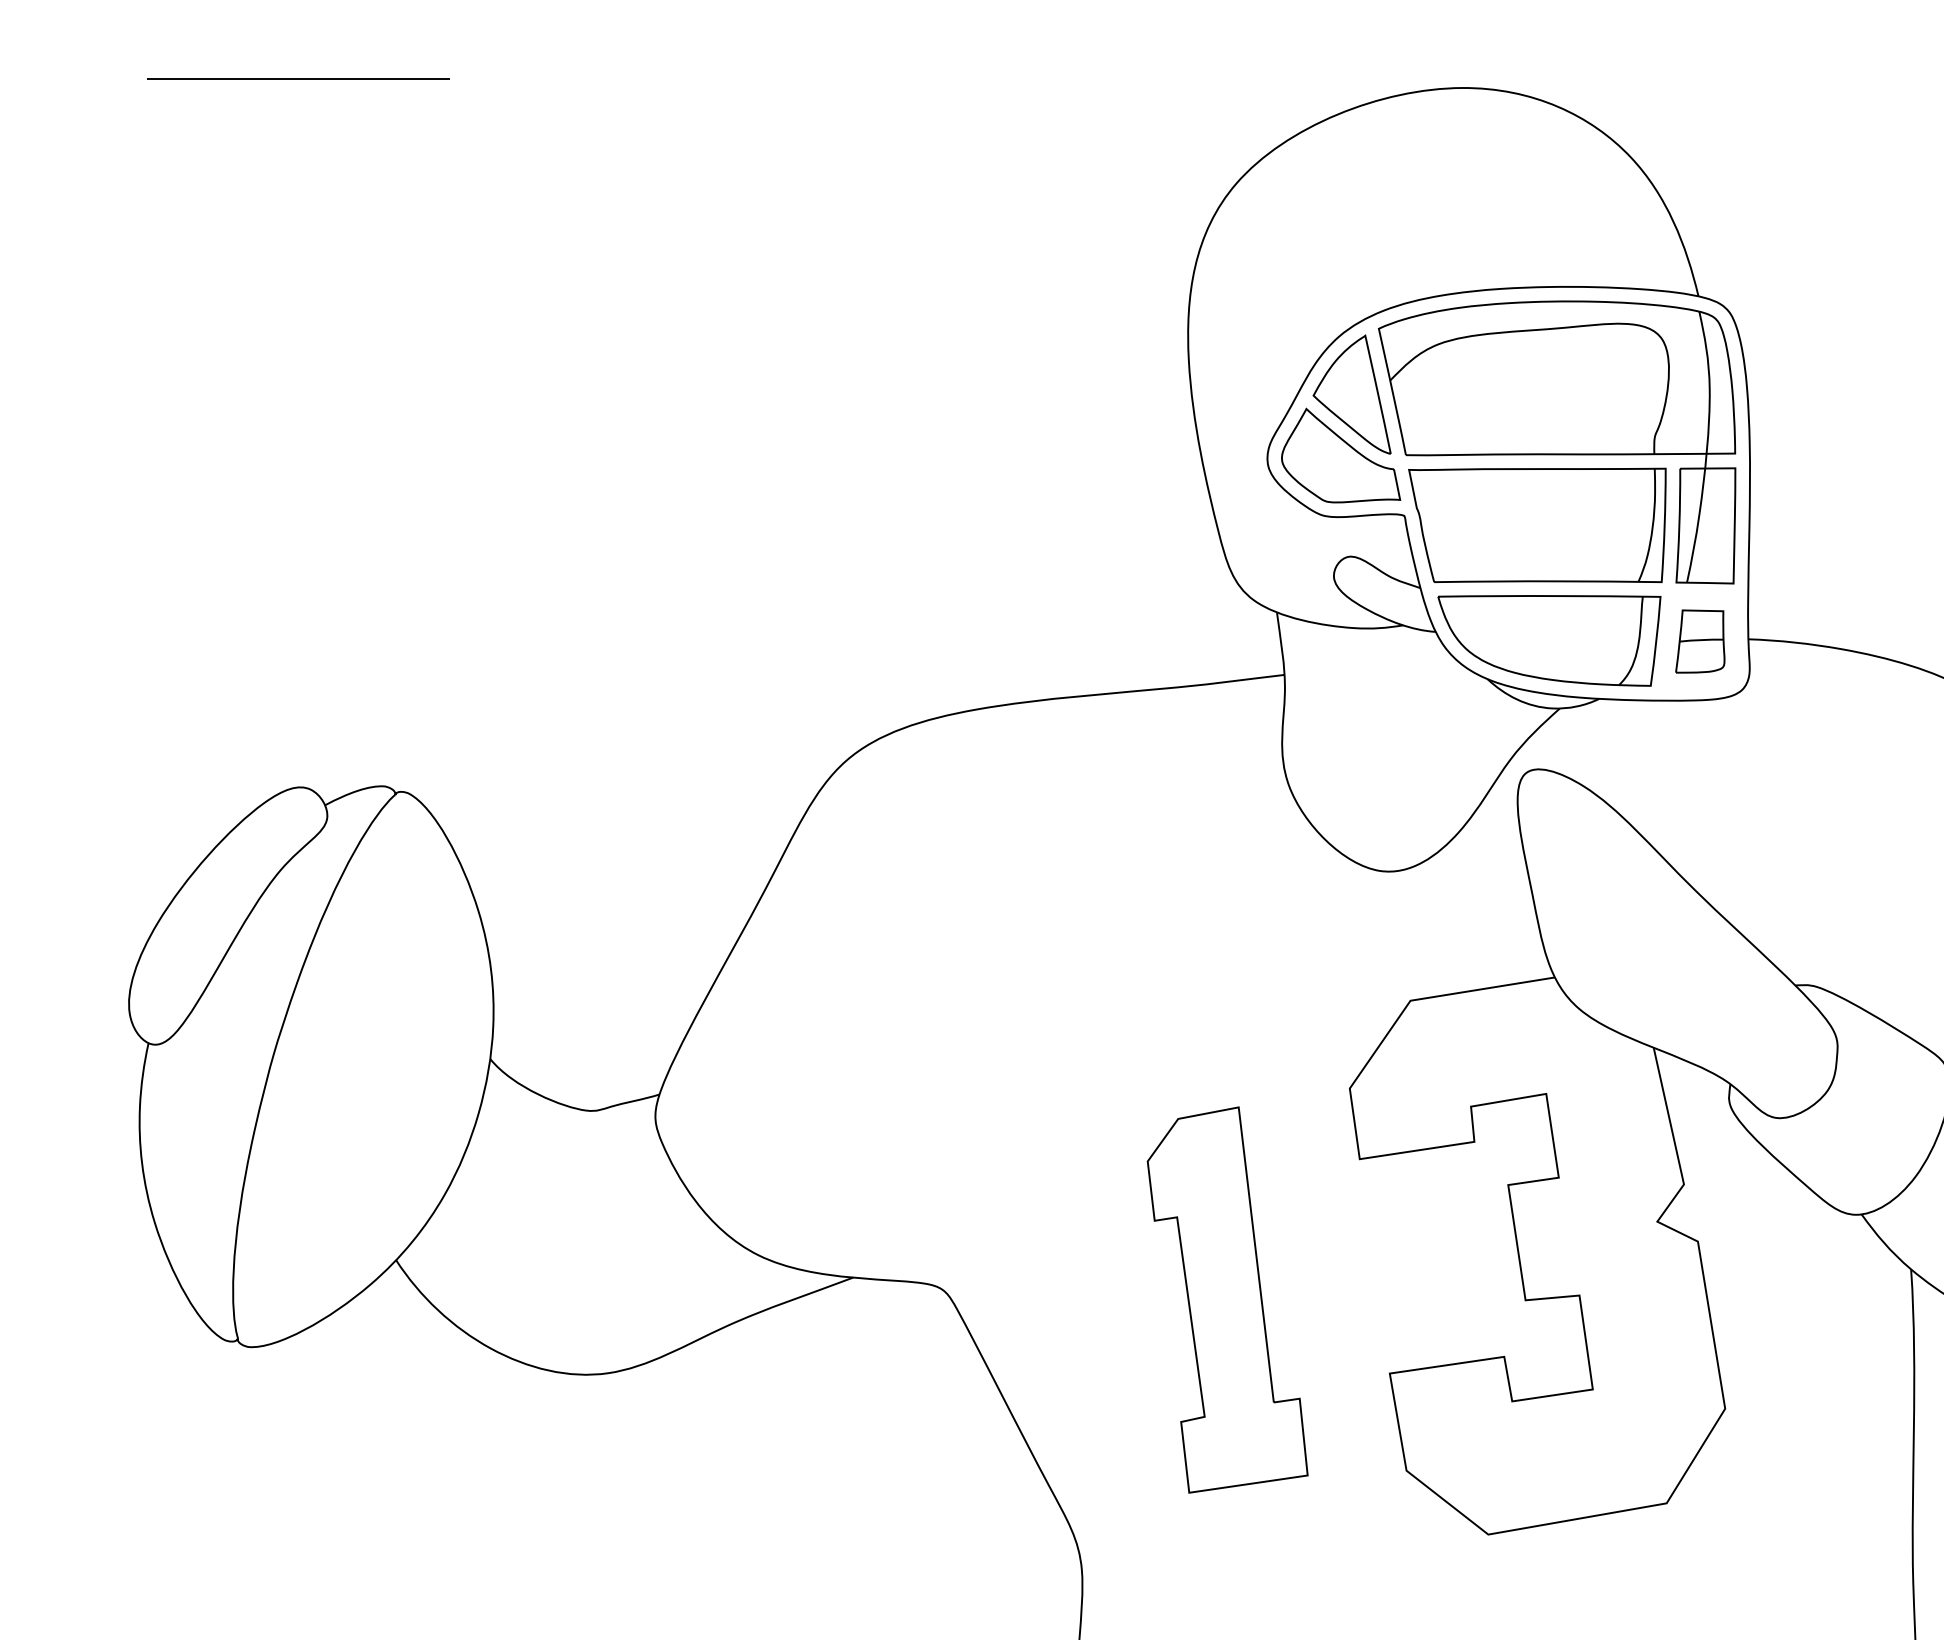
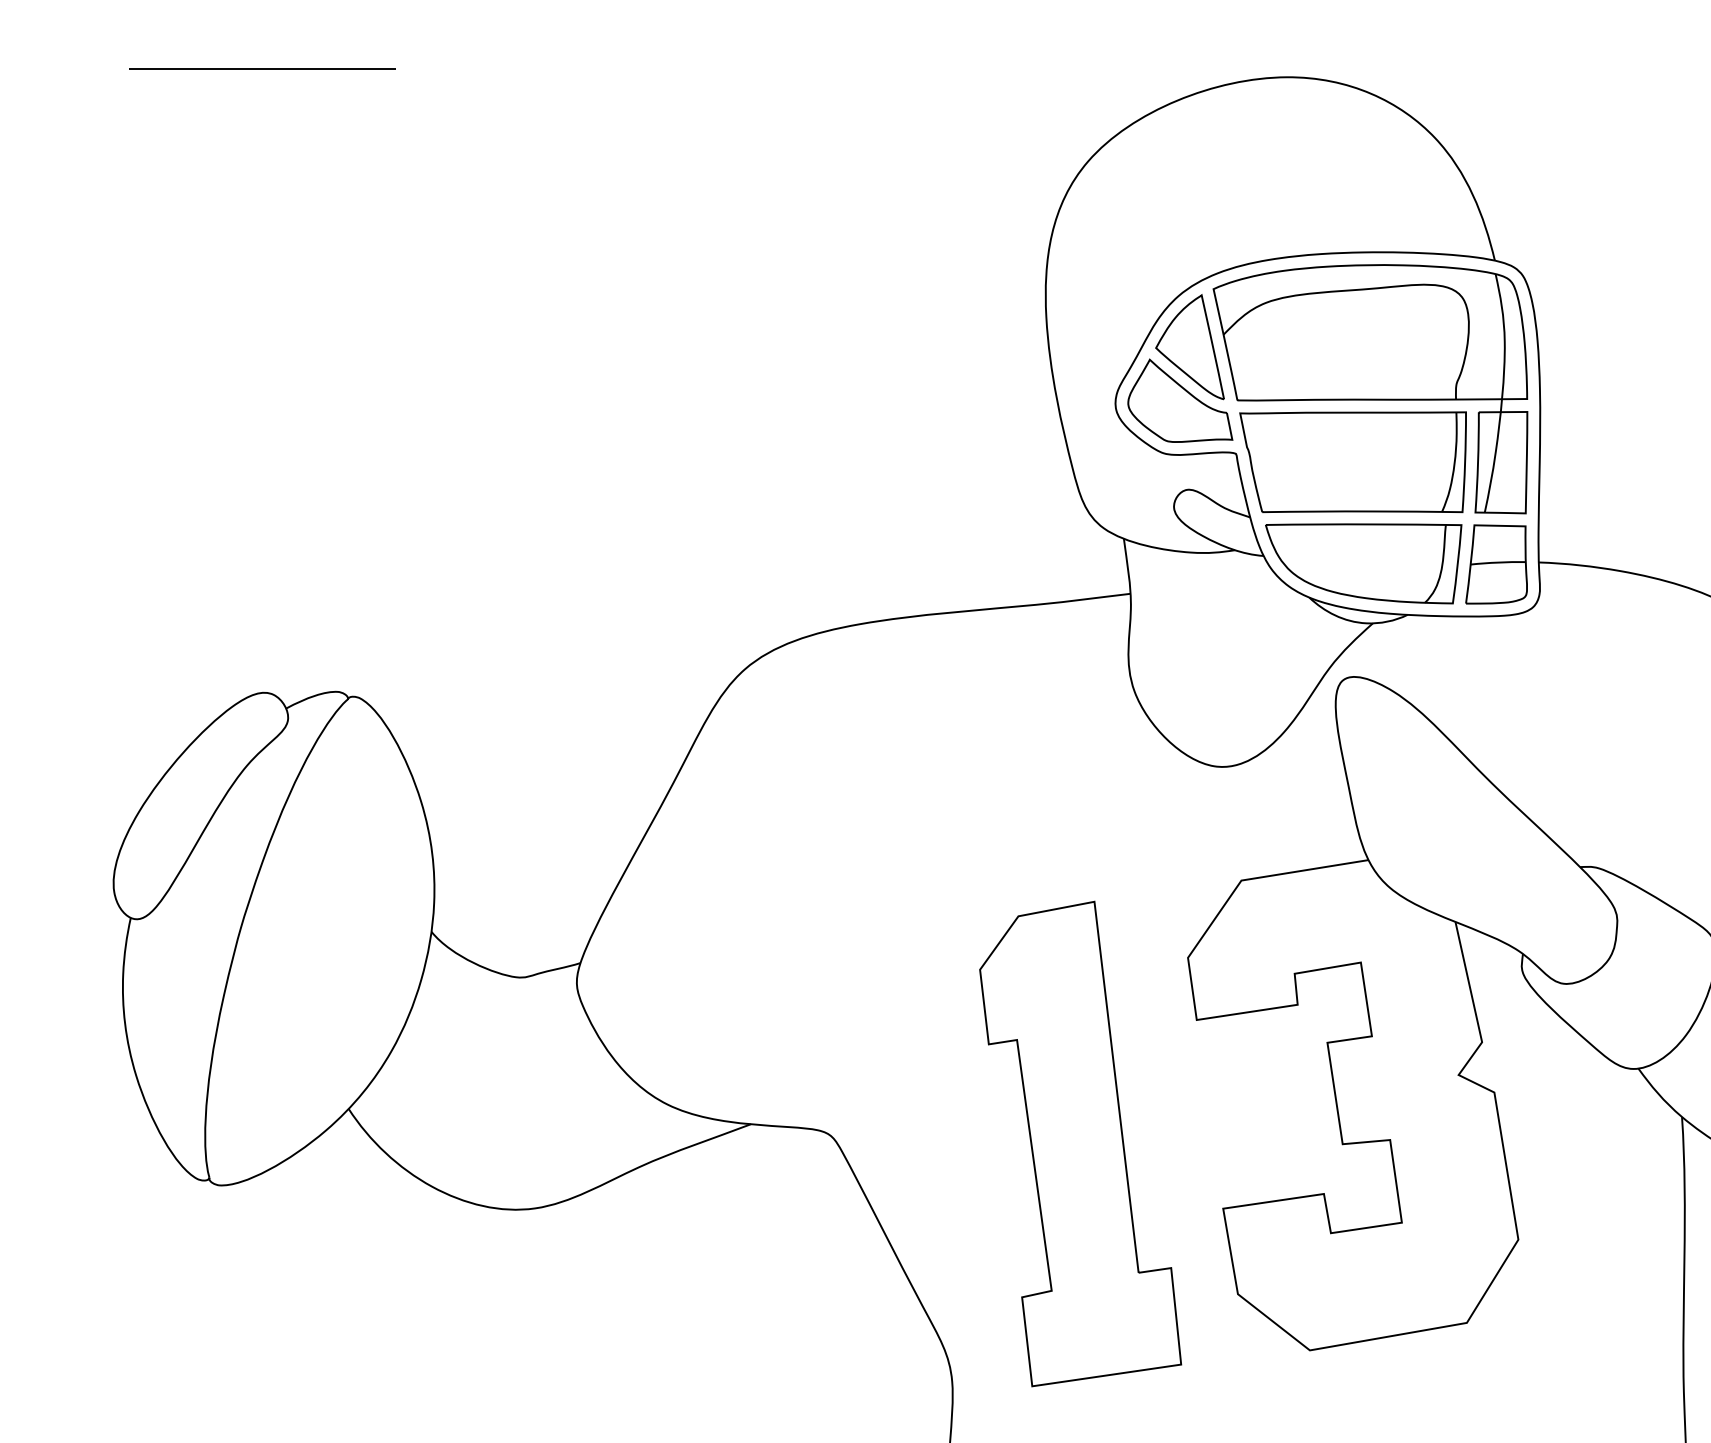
part: (1699, 641) -> (1495, 564), size x1.43
part: (1227, 1299) -> (1080, 1143), size x1.43

